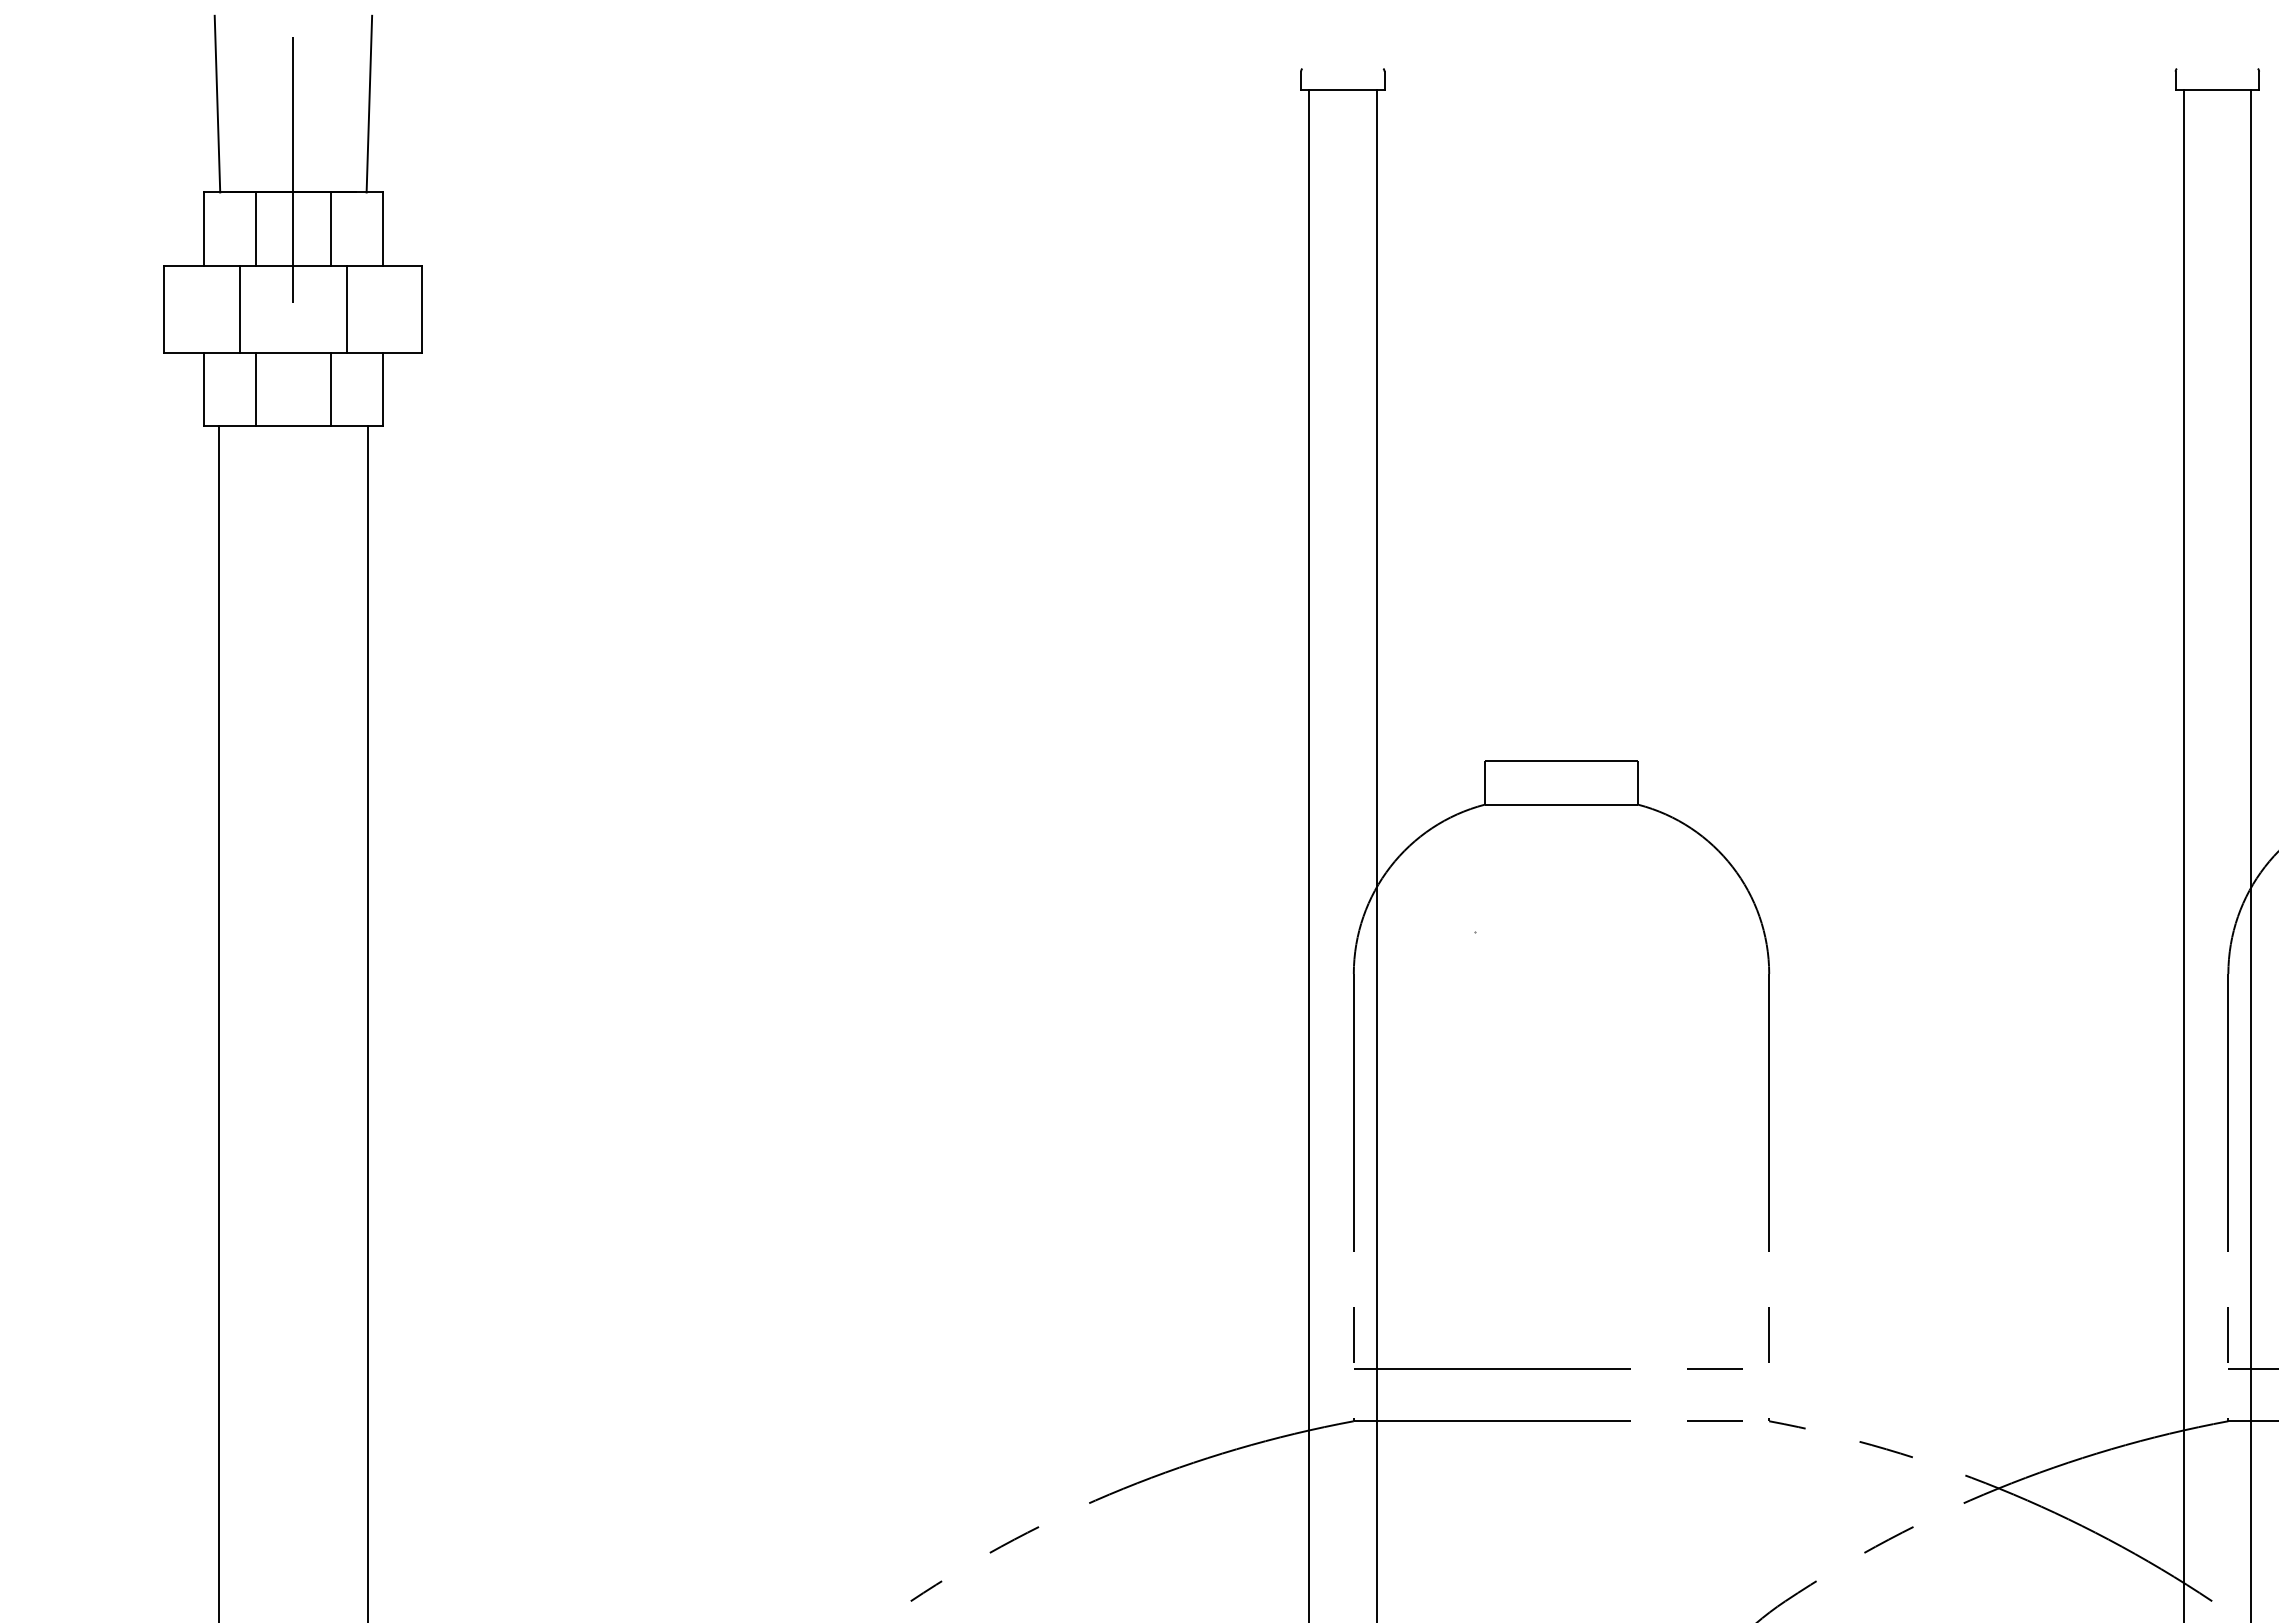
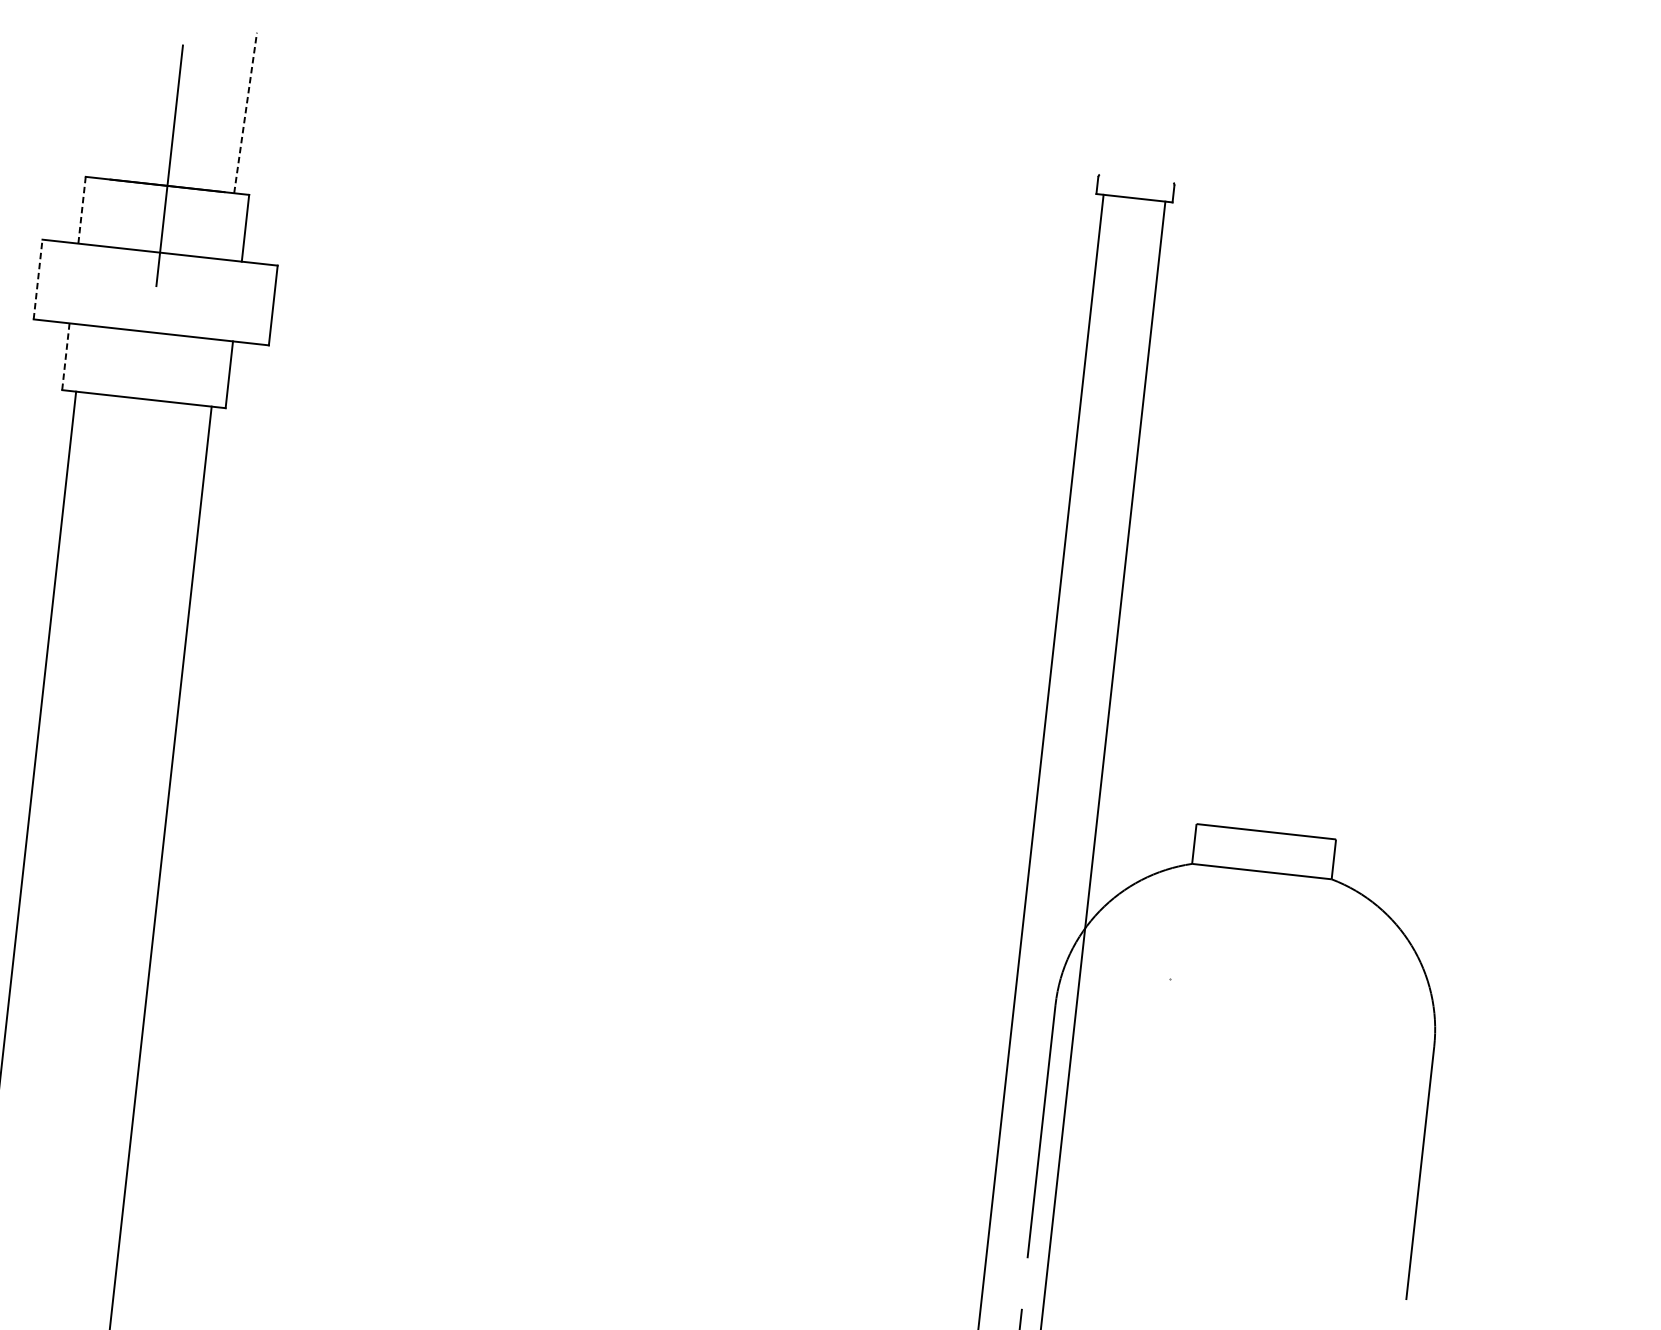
line: (217, 103) -> (107, 97), removed
line: (369, 103) -> (245, 112), solid -> dashed
line: (256, 228) -> (130, 215), removed
line: (330, 228) -> (197, 222), removed
line: (203, 229) -> (81, 210), solid -> dashed
line: (164, 309) -> (38, 279), solid -> dashed
line: (239, 309) -> (106, 287), removed
line: (346, 309) -> (204, 297), removed
line: (203, 389) -> (65, 356), solid -> dashed
line: (256, 389) -> (113, 361), removed
line: (330, 389) -> (181, 369), removed

